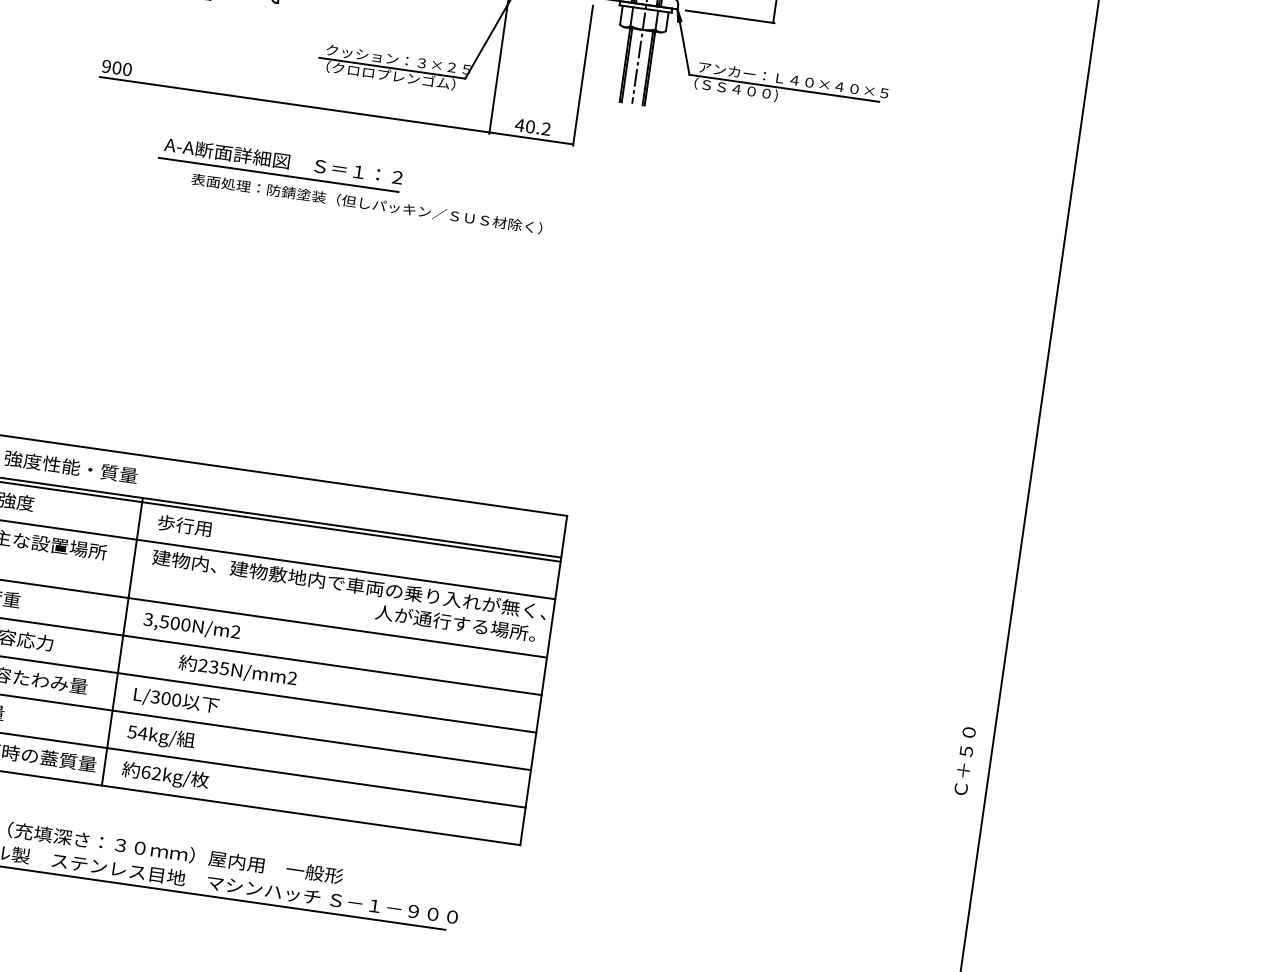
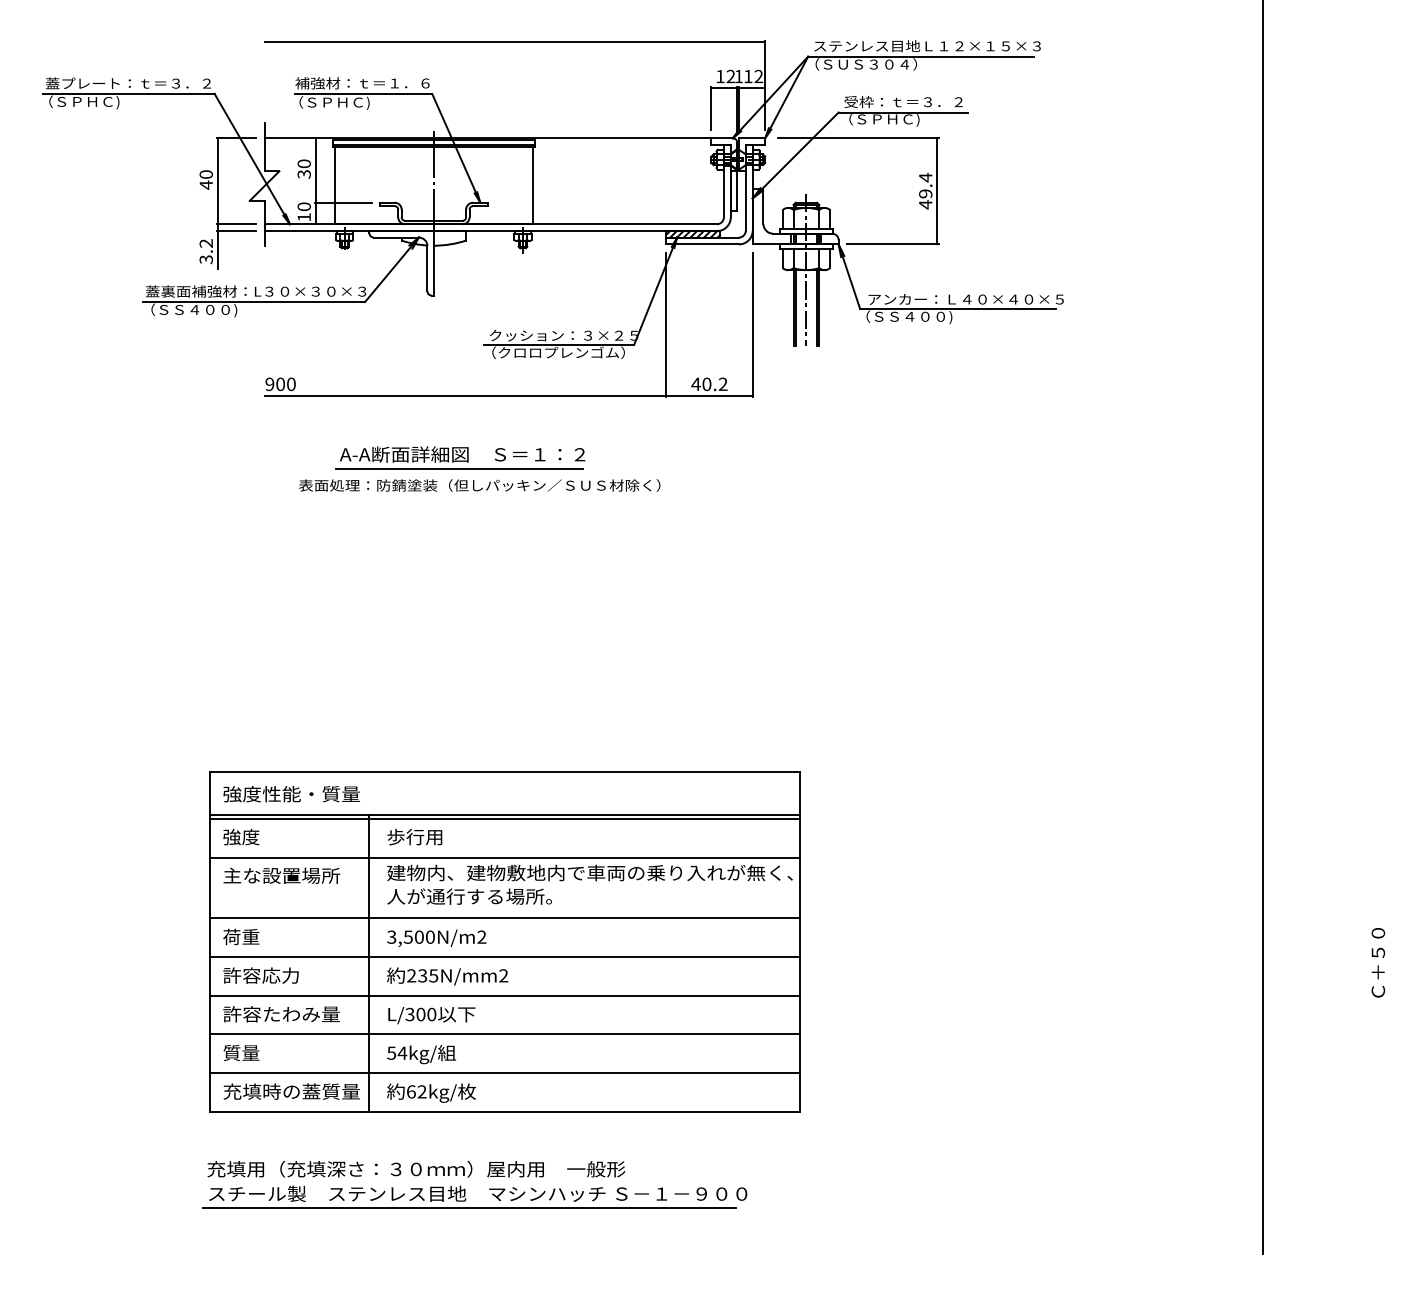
text: (366, 203) -> (479, 485), moved
text: (455, 623) -> (469, 896), moved
text: (237, 671) -> (447, 976), moved
text: (965, 760) -> (1378, 962), moved

